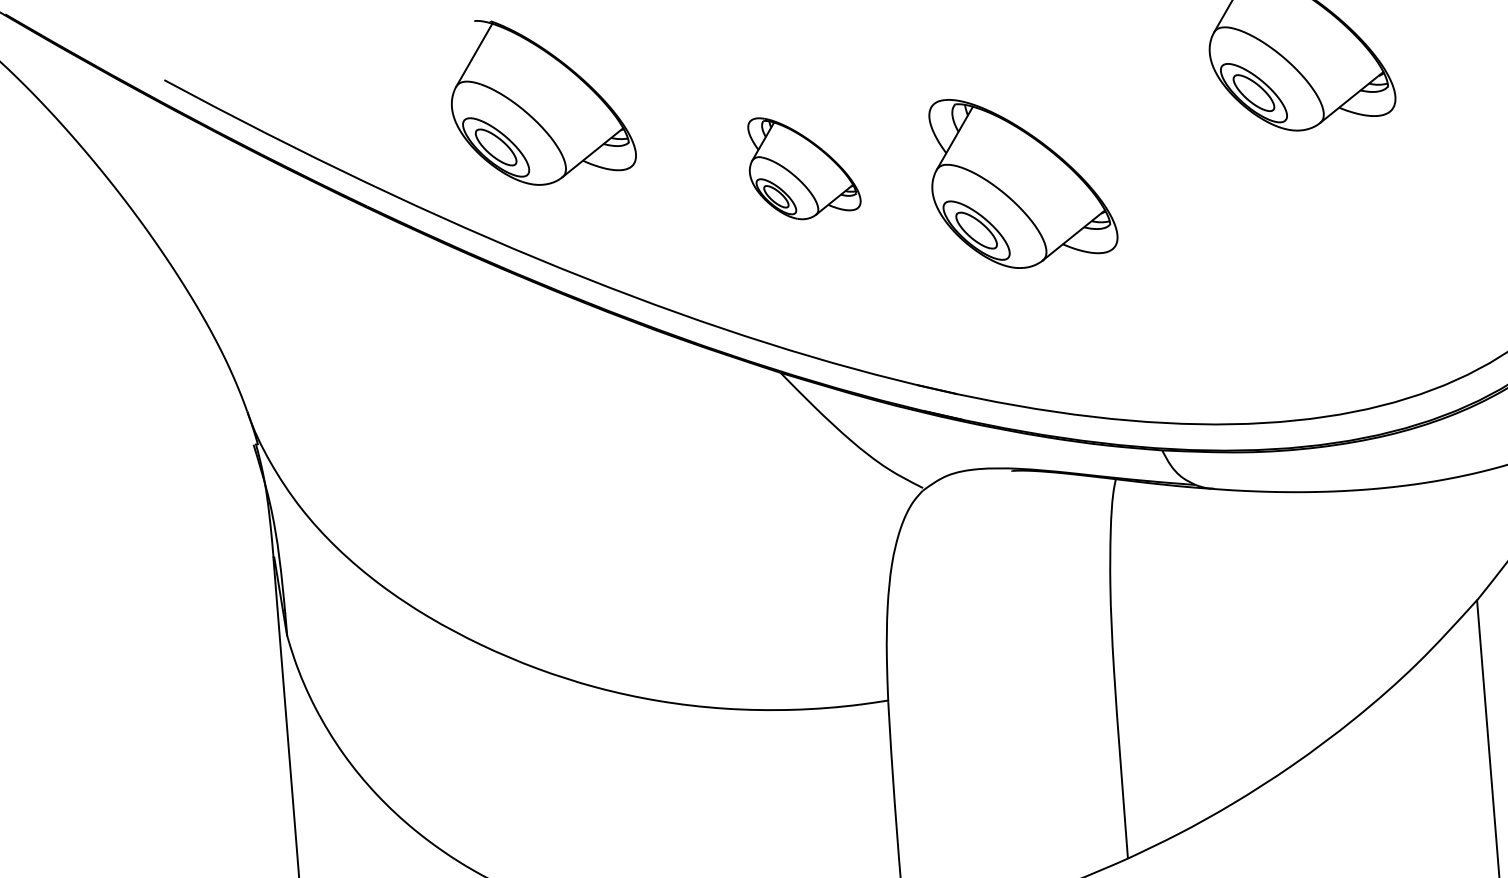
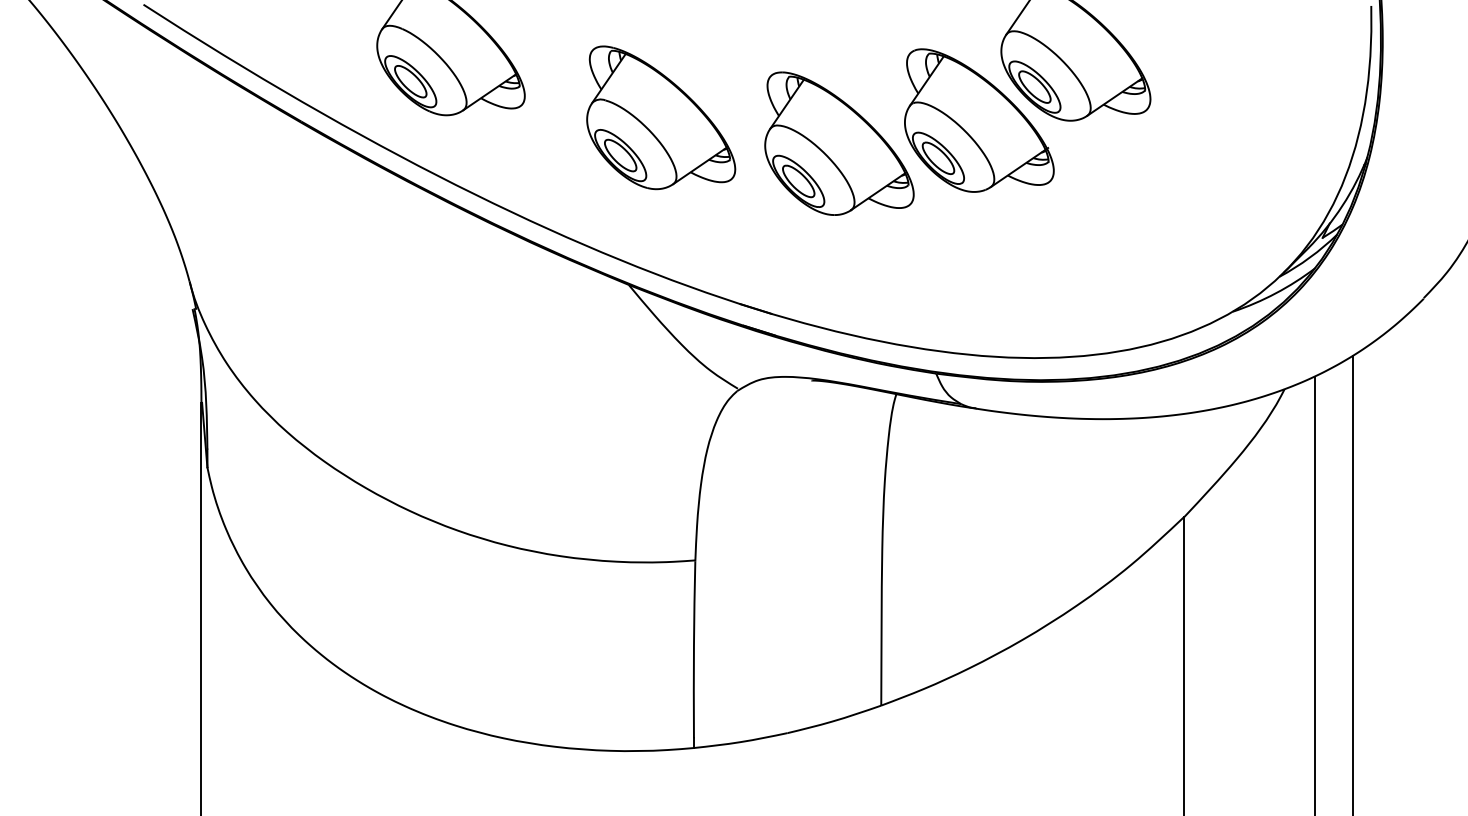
part: (1190, 139) -> (979, 120), added
part: (803, 166) -> (661, 117), size x1.67

